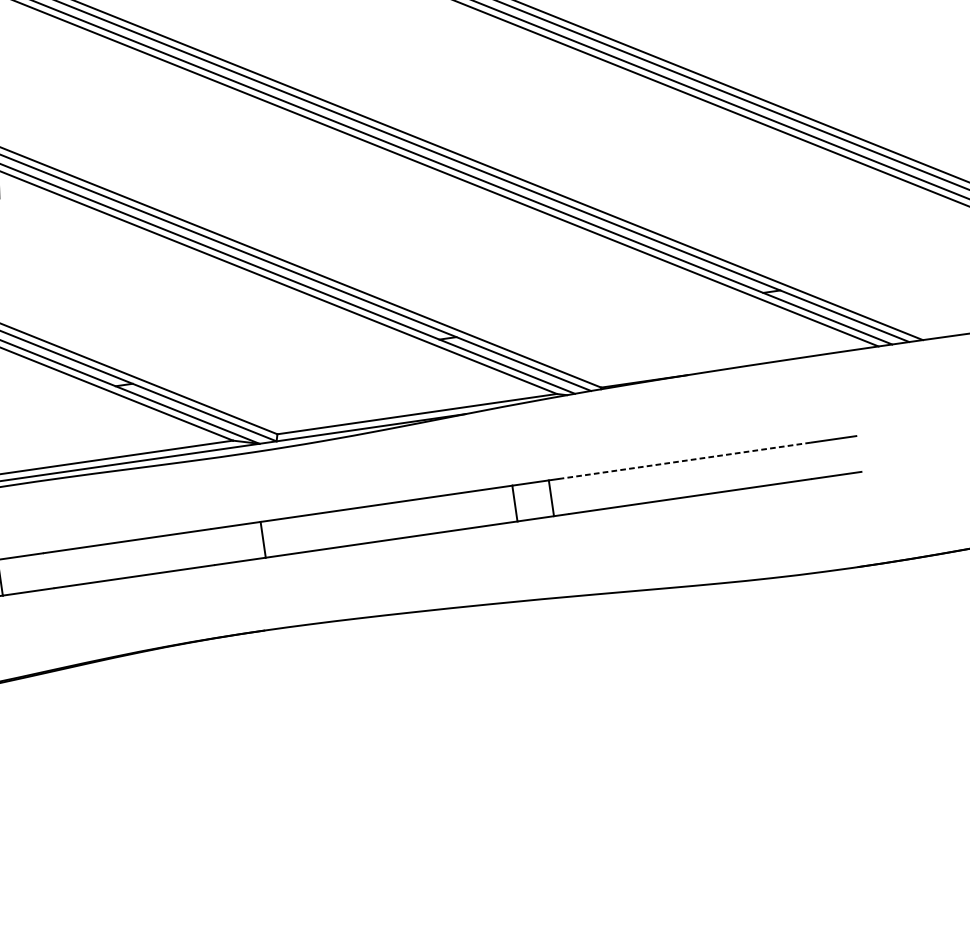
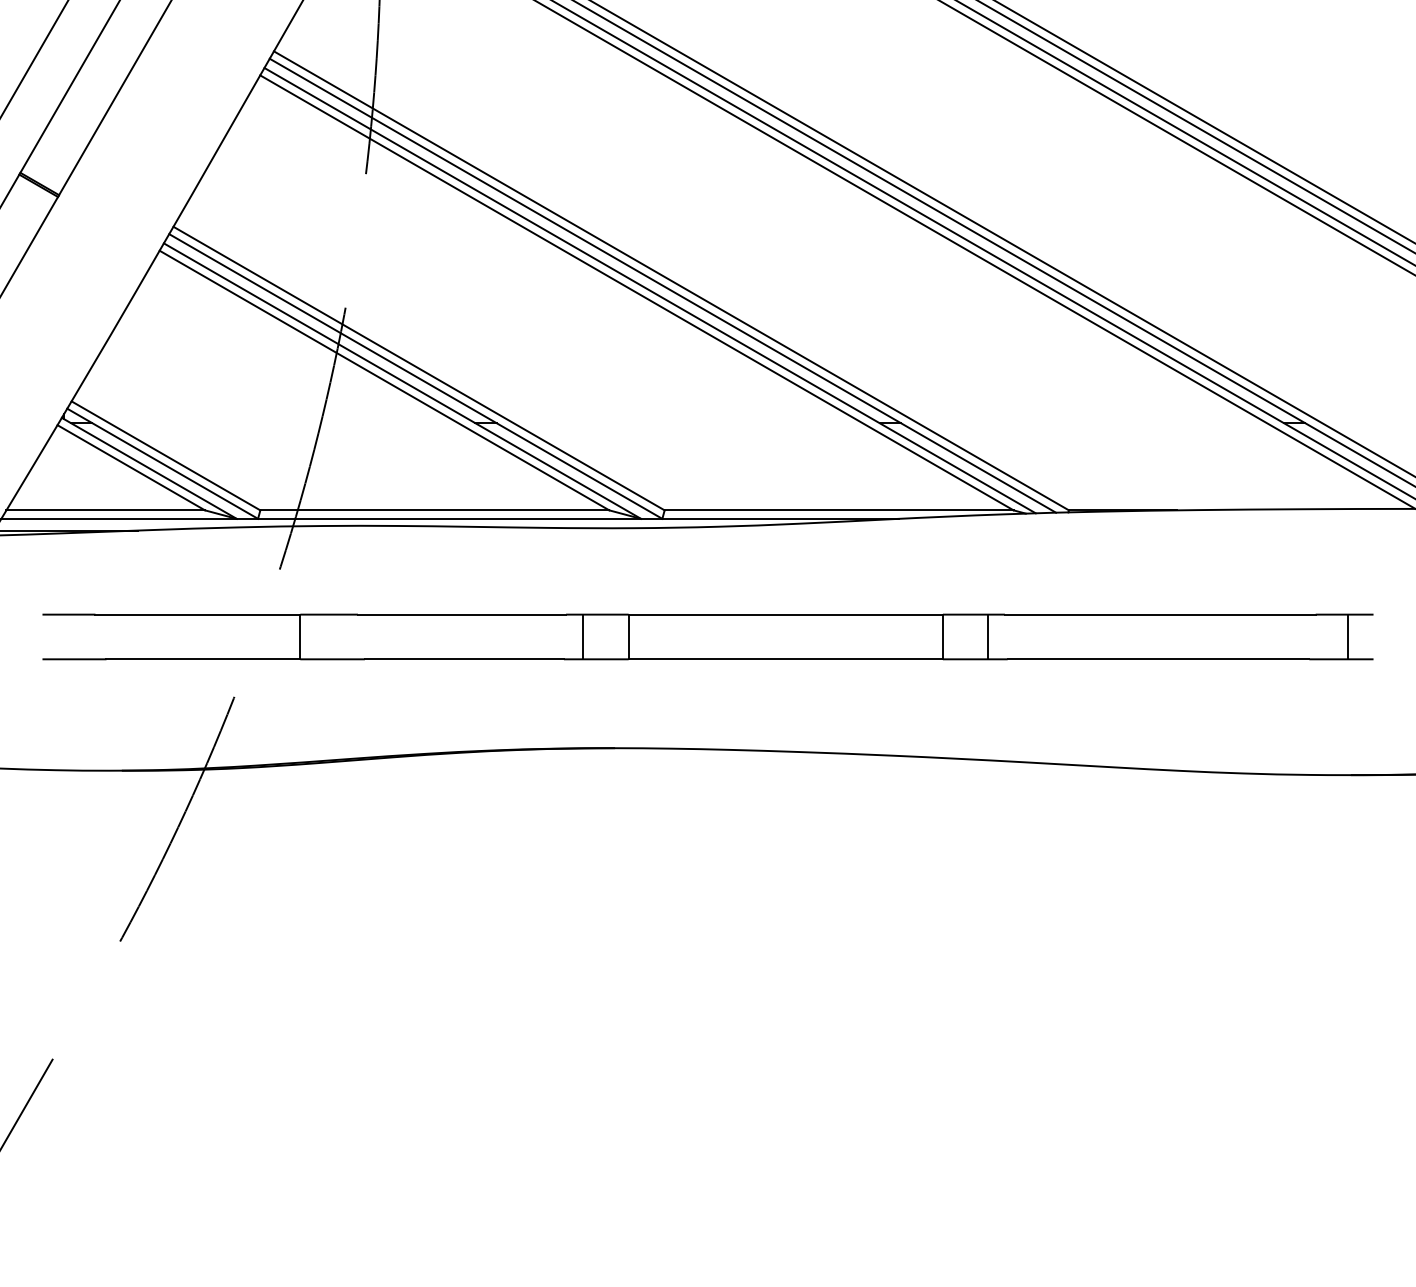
line: (839, 456) -> (1348, 636), added
line: (685, 460) -> (1159, 614), dashed -> solid
line: (226, 544) -> (582, 636), added

